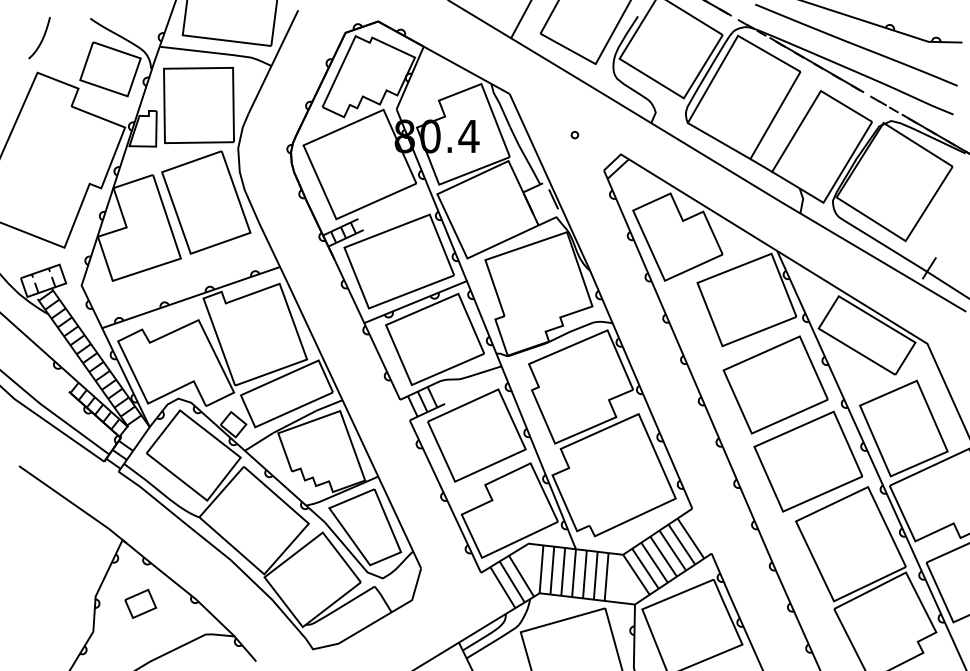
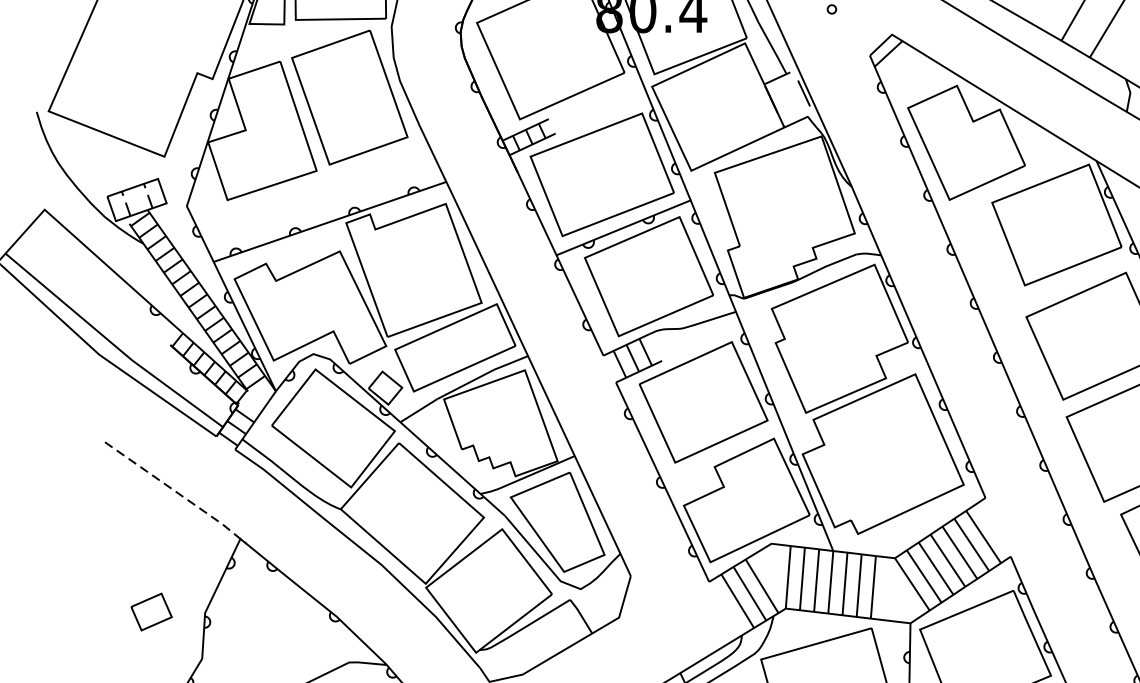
line: (74, 504) -> (177, 492), solid -> dashed
part: (140, 603) -> (151, 611), moved

